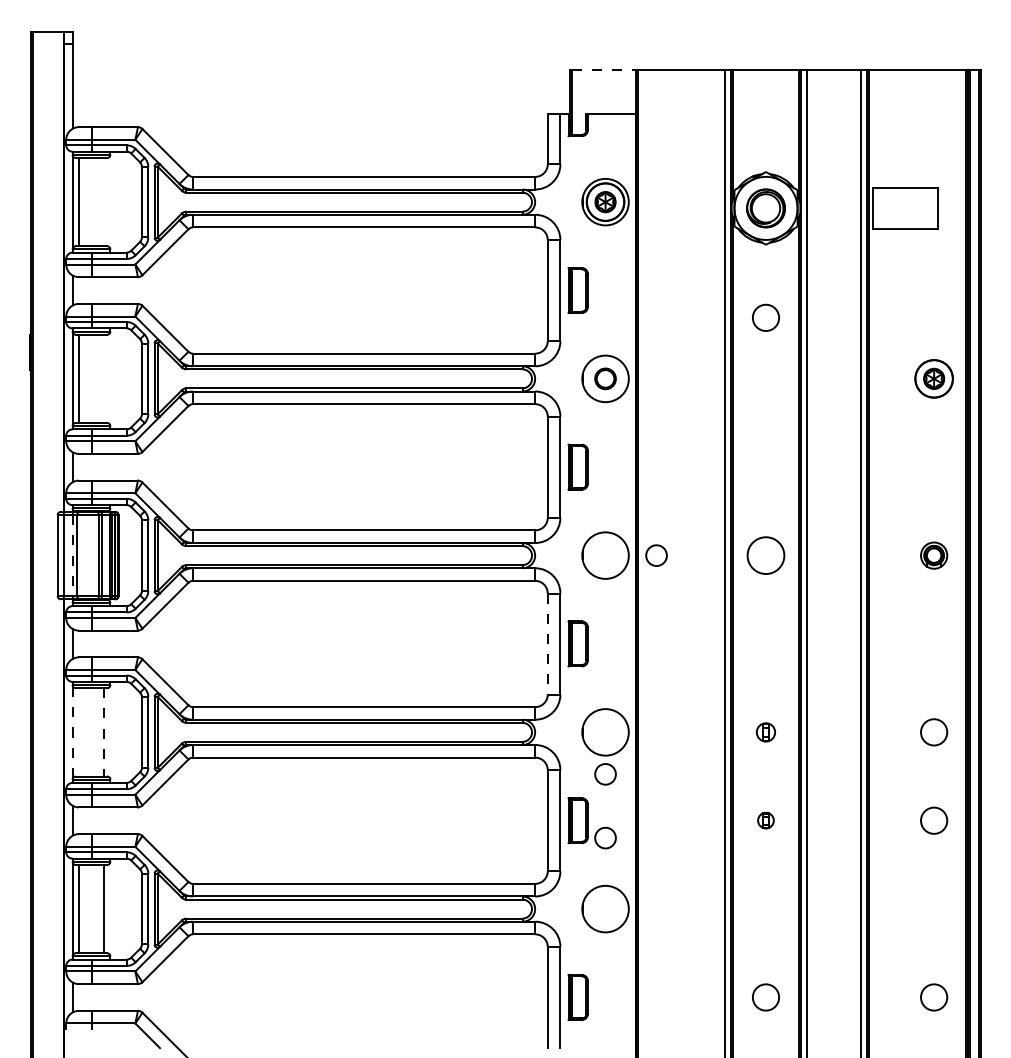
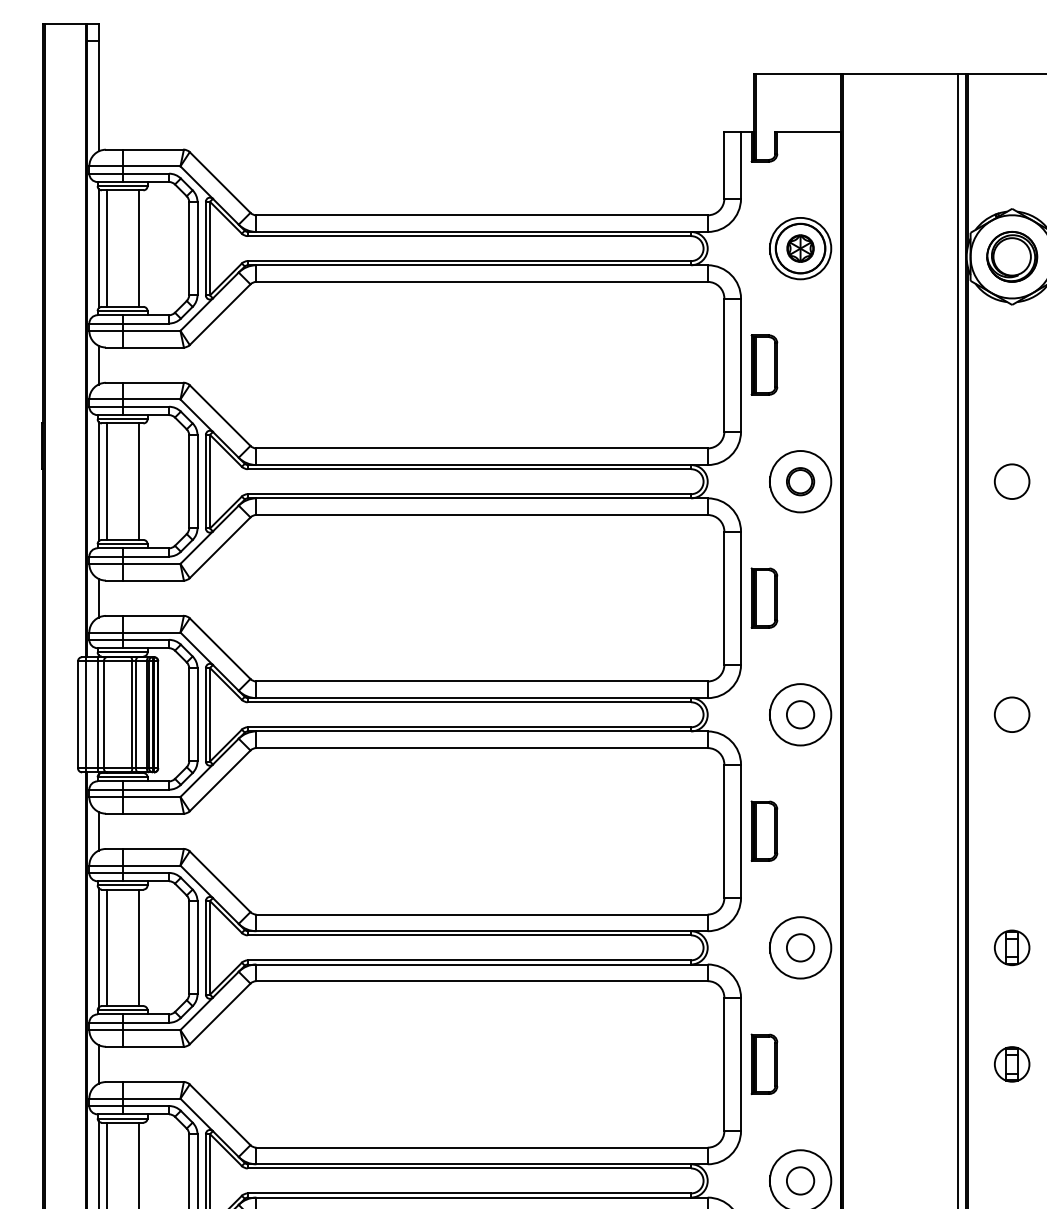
line: (604, 69) -> (799, 73), dashed -> solid
line: (103, 201) -> (138, 247), added
circle: (765, 317) -> (1011, 481), moved
line: (103, 378) -> (138, 481), added
line: (72, 555) -> (97, 714), dashed -> solid
circle: (656, 555) -> (800, 714), moved
circle: (765, 555) -> (1011, 714), size x0.71
line: (547, 644) -> (723, 831), dashed -> solid
line: (73, 732) -> (98, 948), dashed -> solid
line: (79, 732) -> (106, 948), added
line: (103, 732) -> (138, 948), dashed -> solid
part: (765, 732) -> (1011, 948), size x1.43
circle: (605, 774) -> (800, 948), moved
part: (765, 820) -> (1011, 1064), size x1.67
circle: (605, 837) -> (800, 1180), moved

